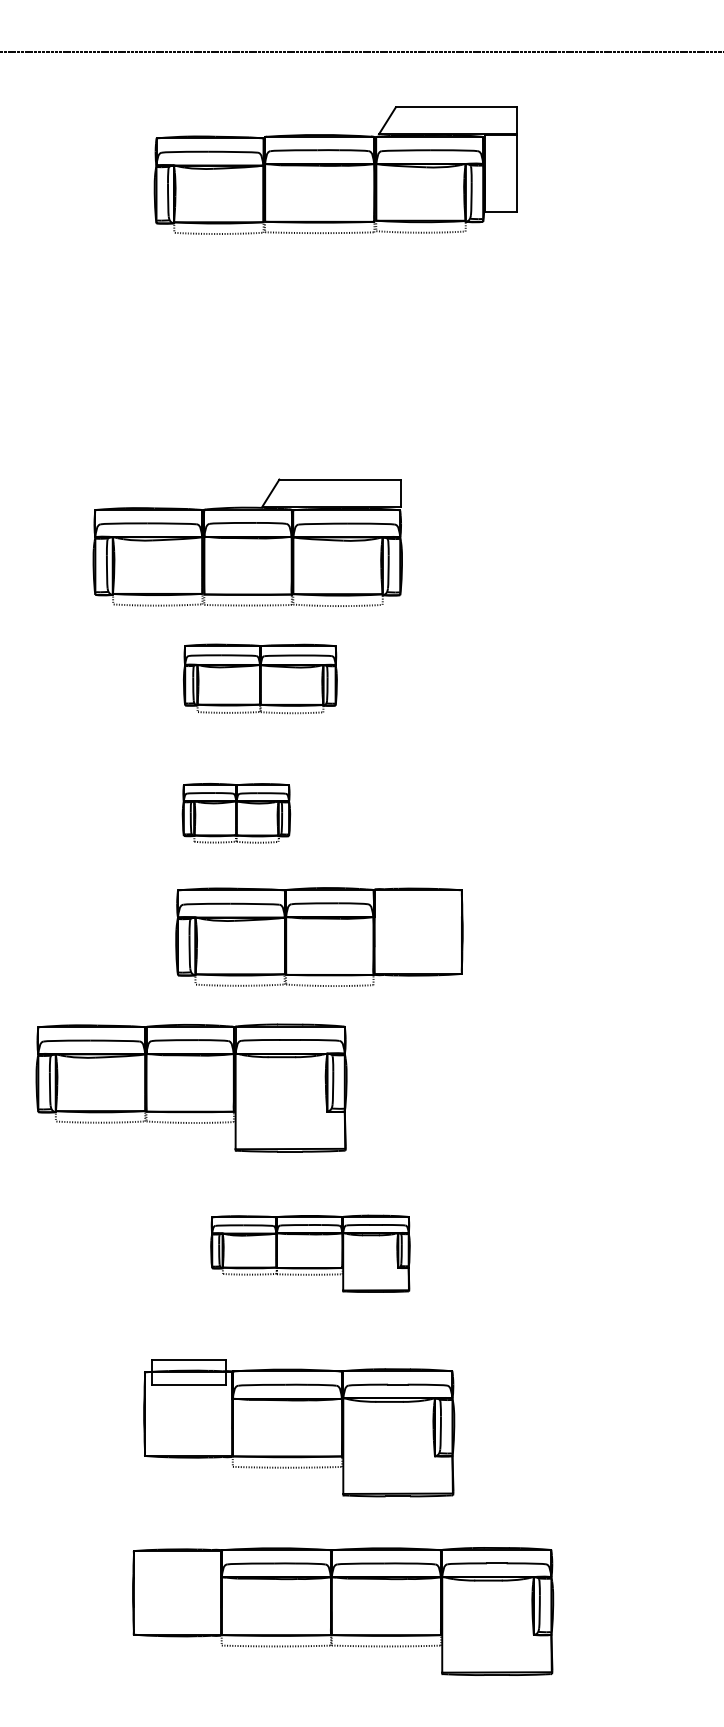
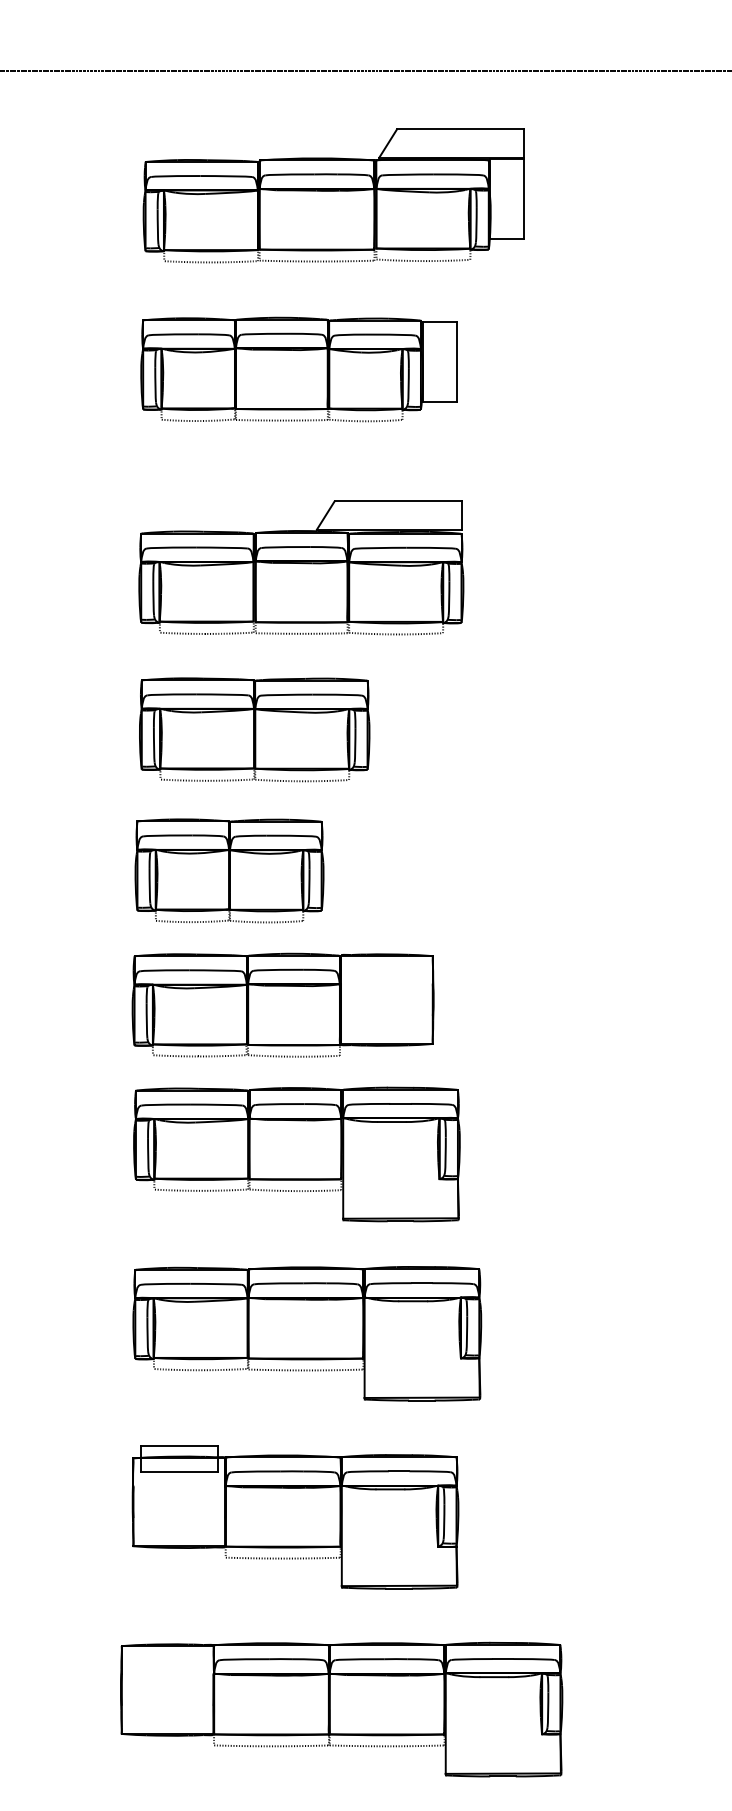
part: (302, 335) -> (298, 369), added
part: (247, 542) -> (301, 567), moved
part: (260, 678) -> (254, 729), size x1.43
part: (236, 813) -> (229, 871), size x1.67
part: (319, 936) -> (283, 1004), moved
part: (191, 1087) -> (296, 1153), moved
part: (310, 1253) -> (307, 1333), size x1.67

